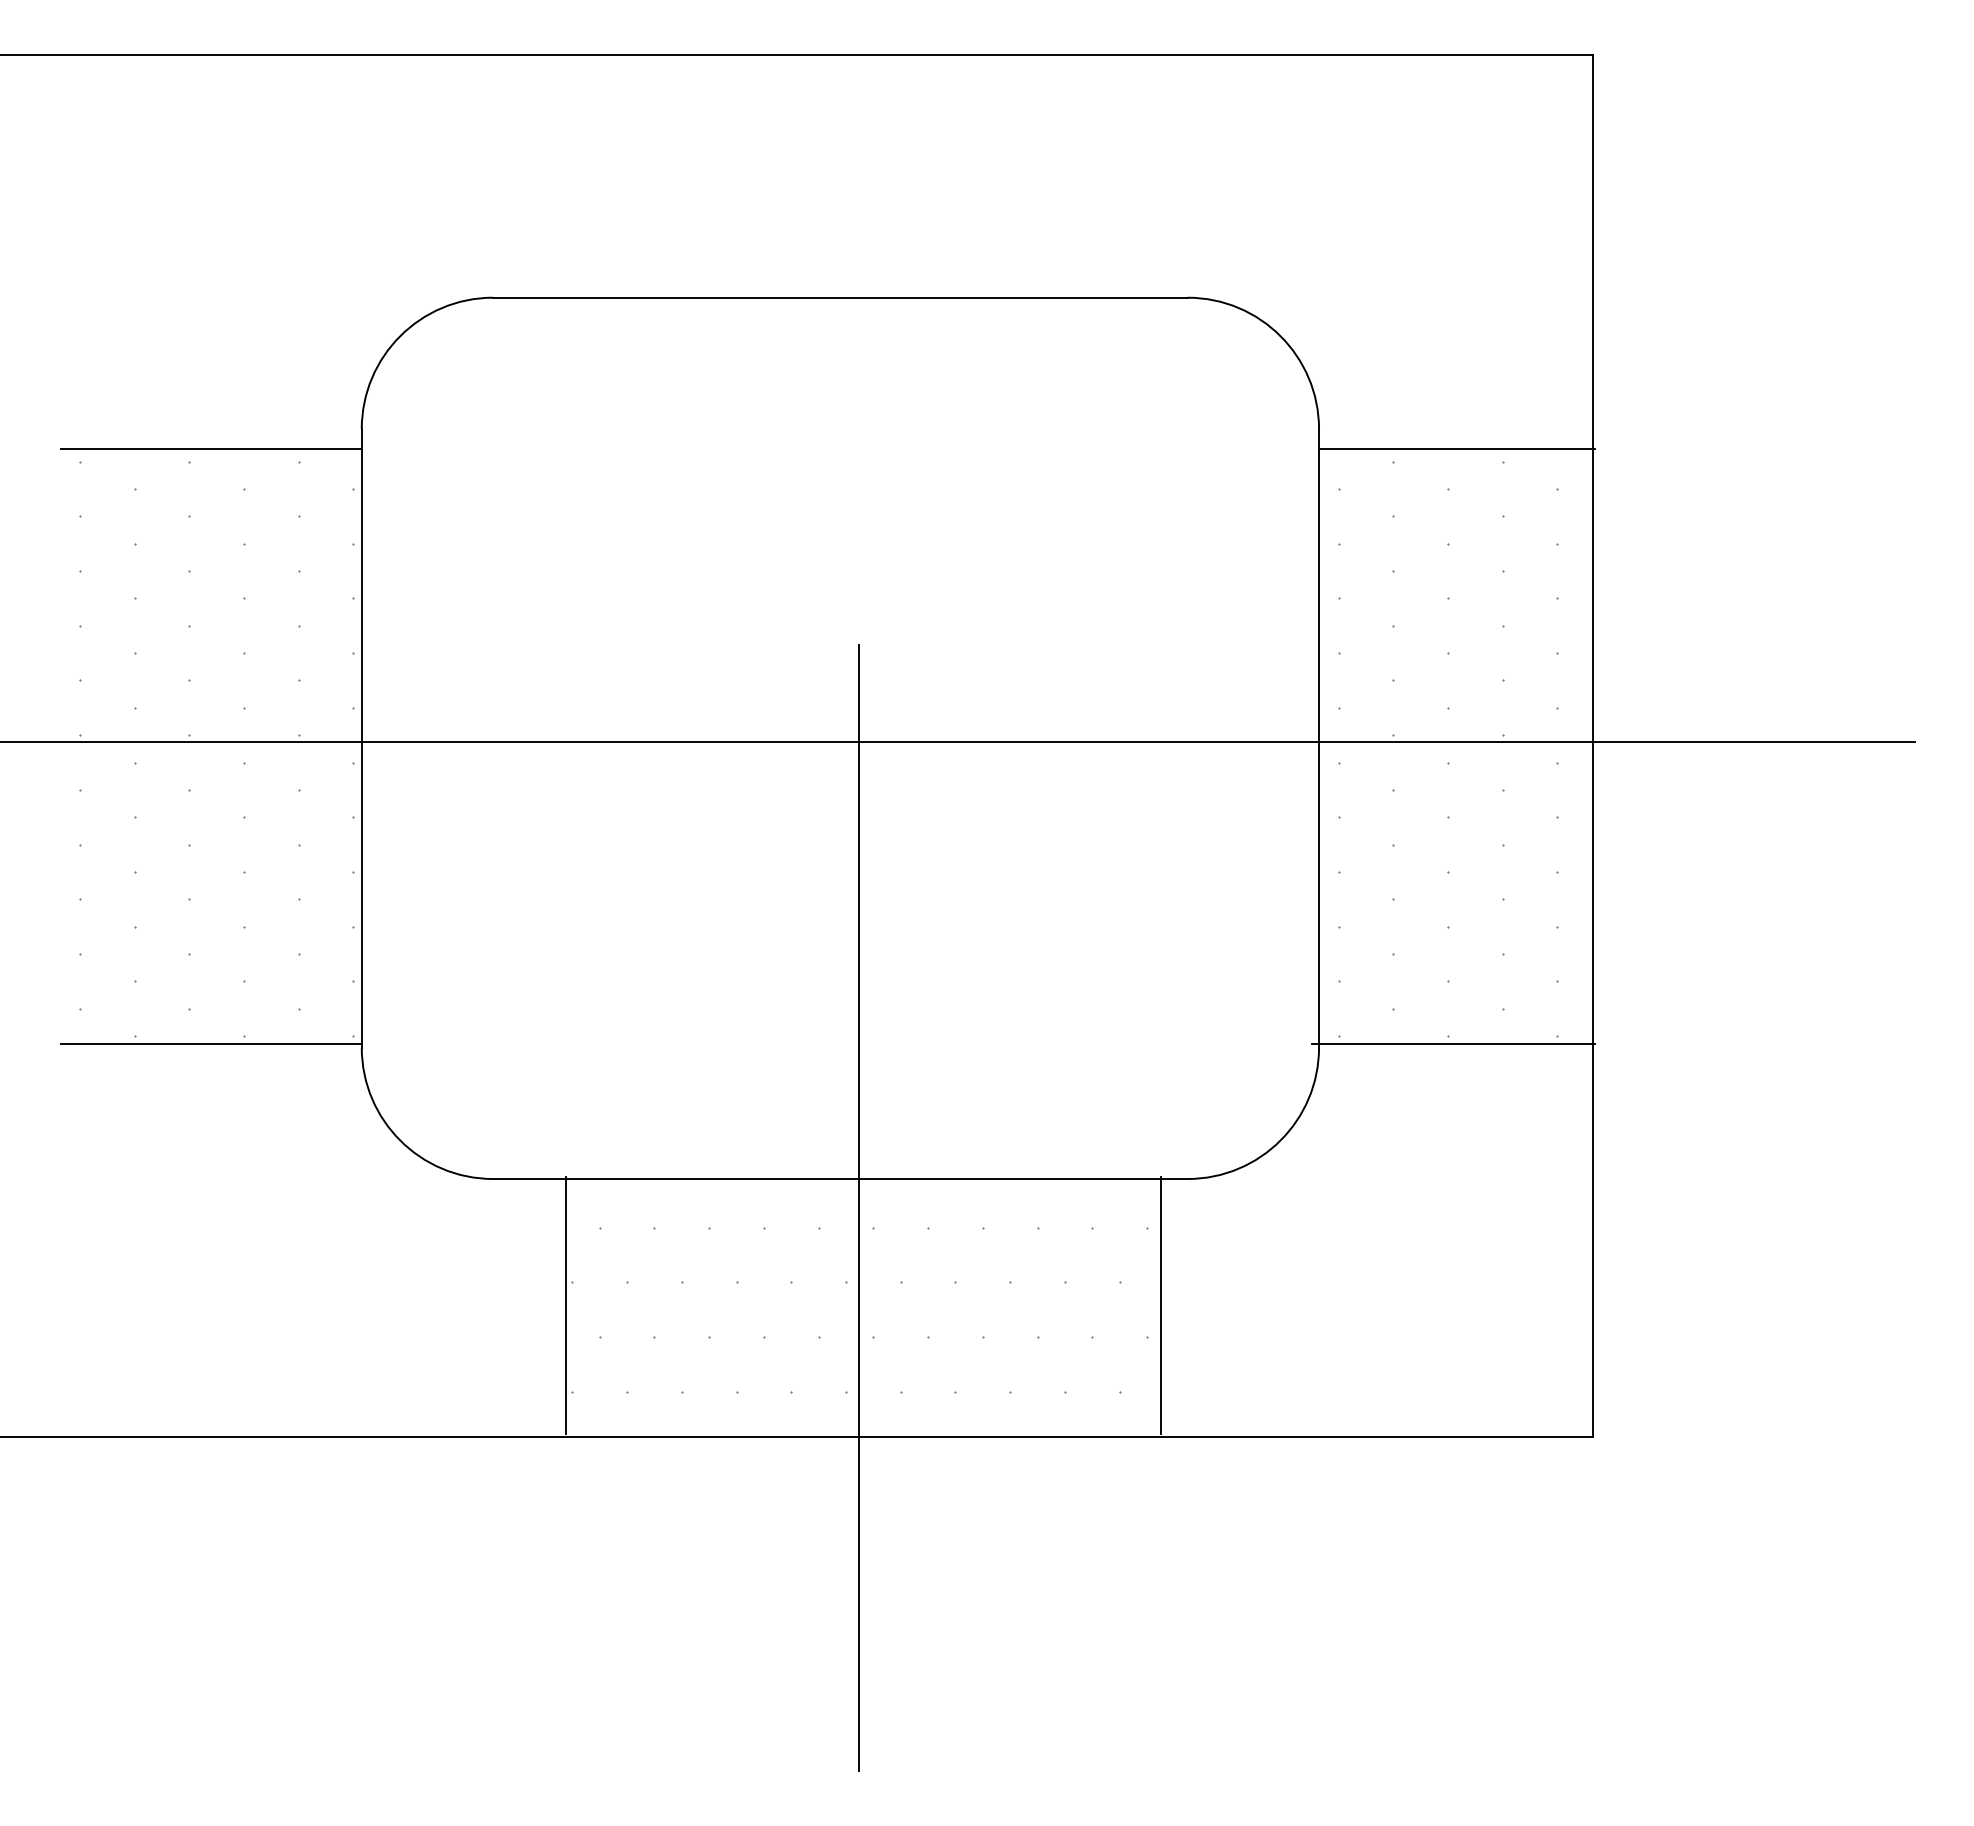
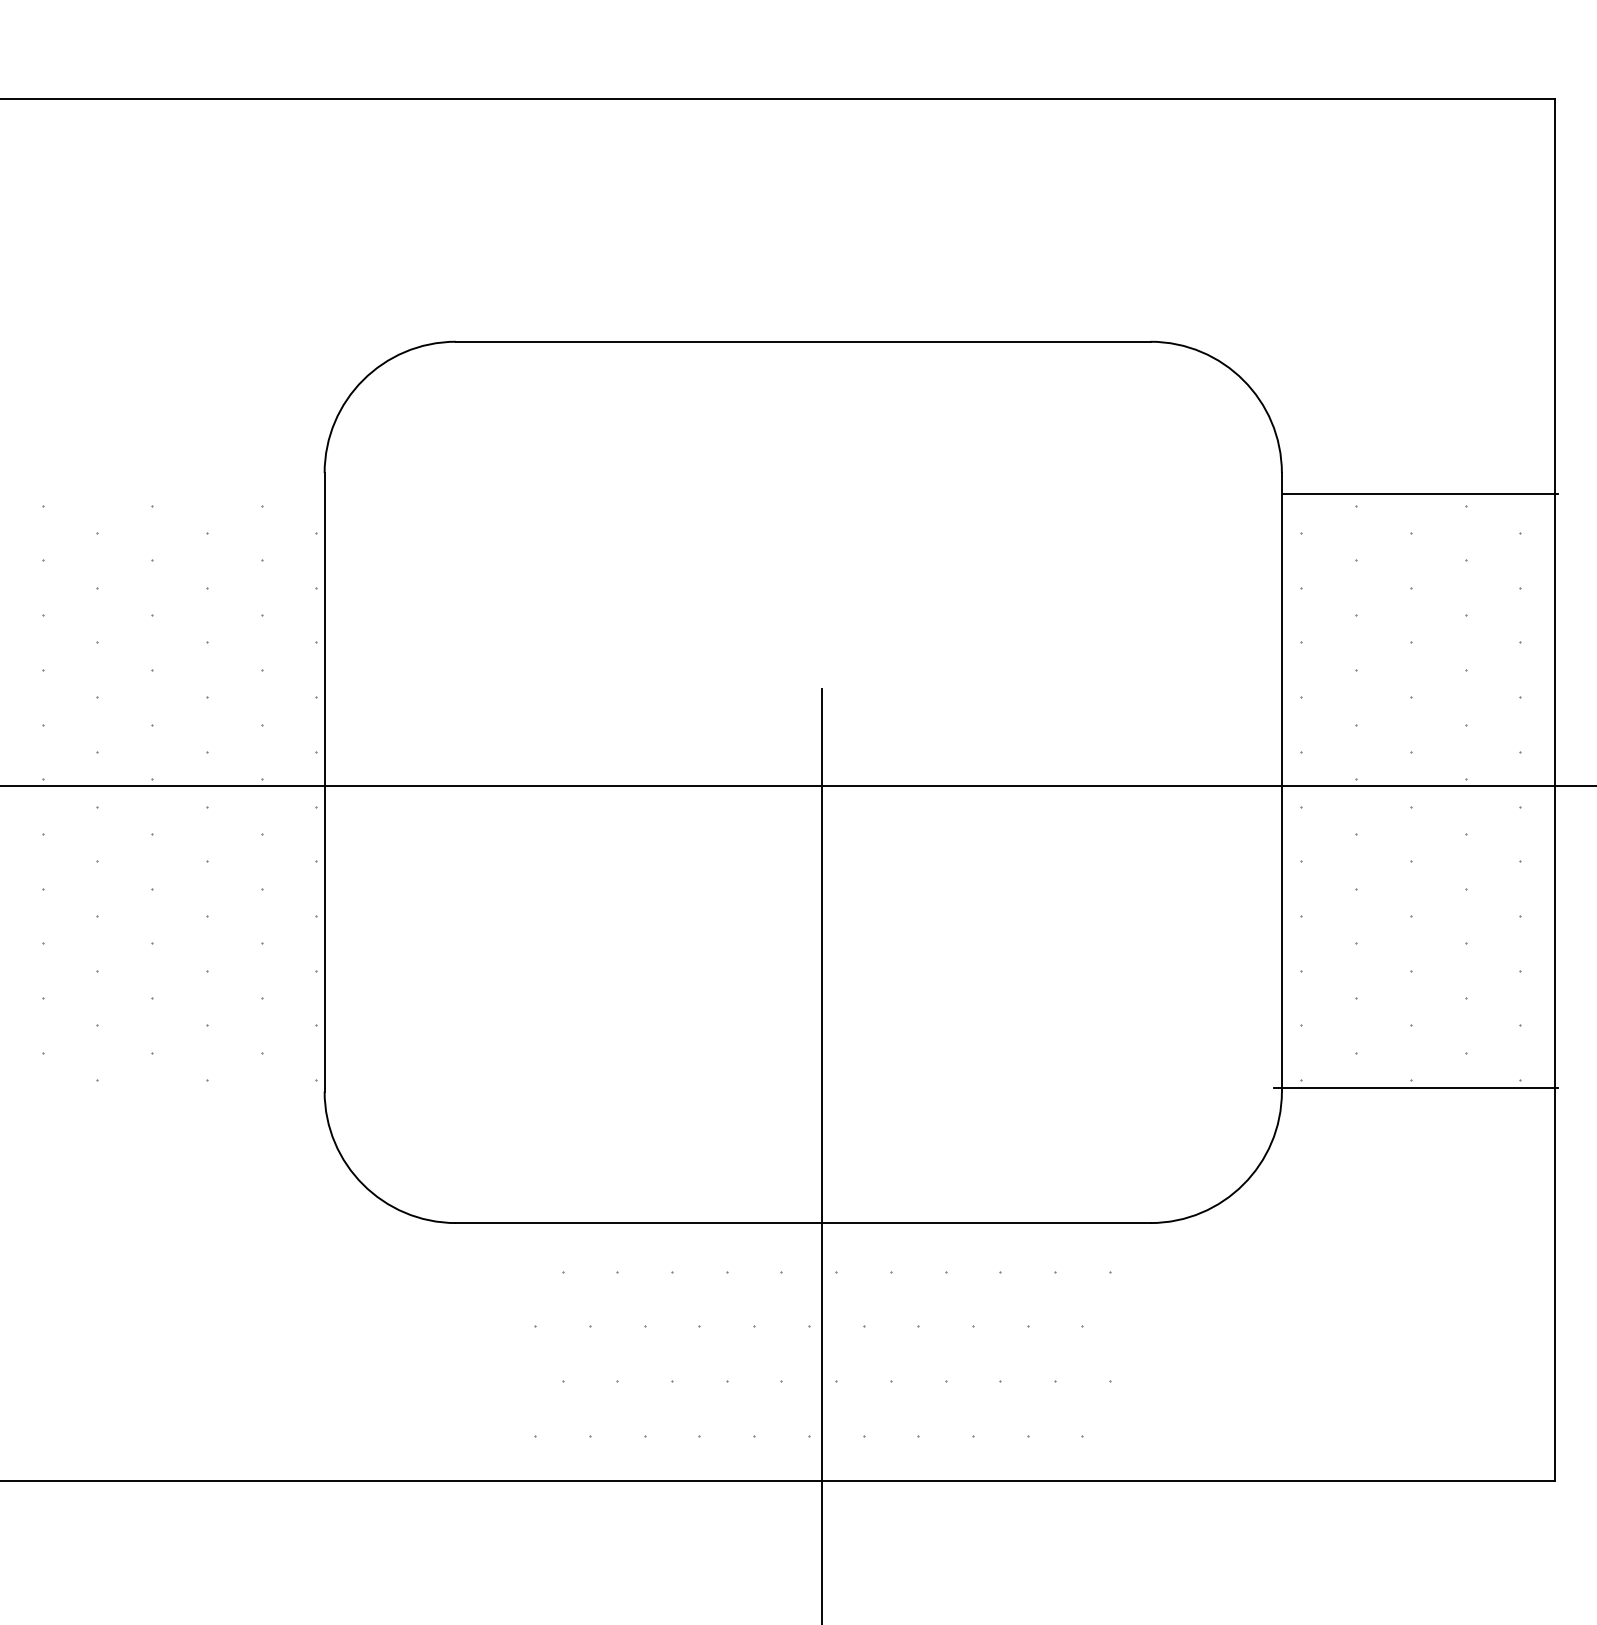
line: (211, 449) -> (174, 493), removed
line: (211, 1043) -> (174, 1087), removed
line: (566, 1305) -> (529, 1349), removed
line: (1160, 1305) -> (1123, 1349), removed

